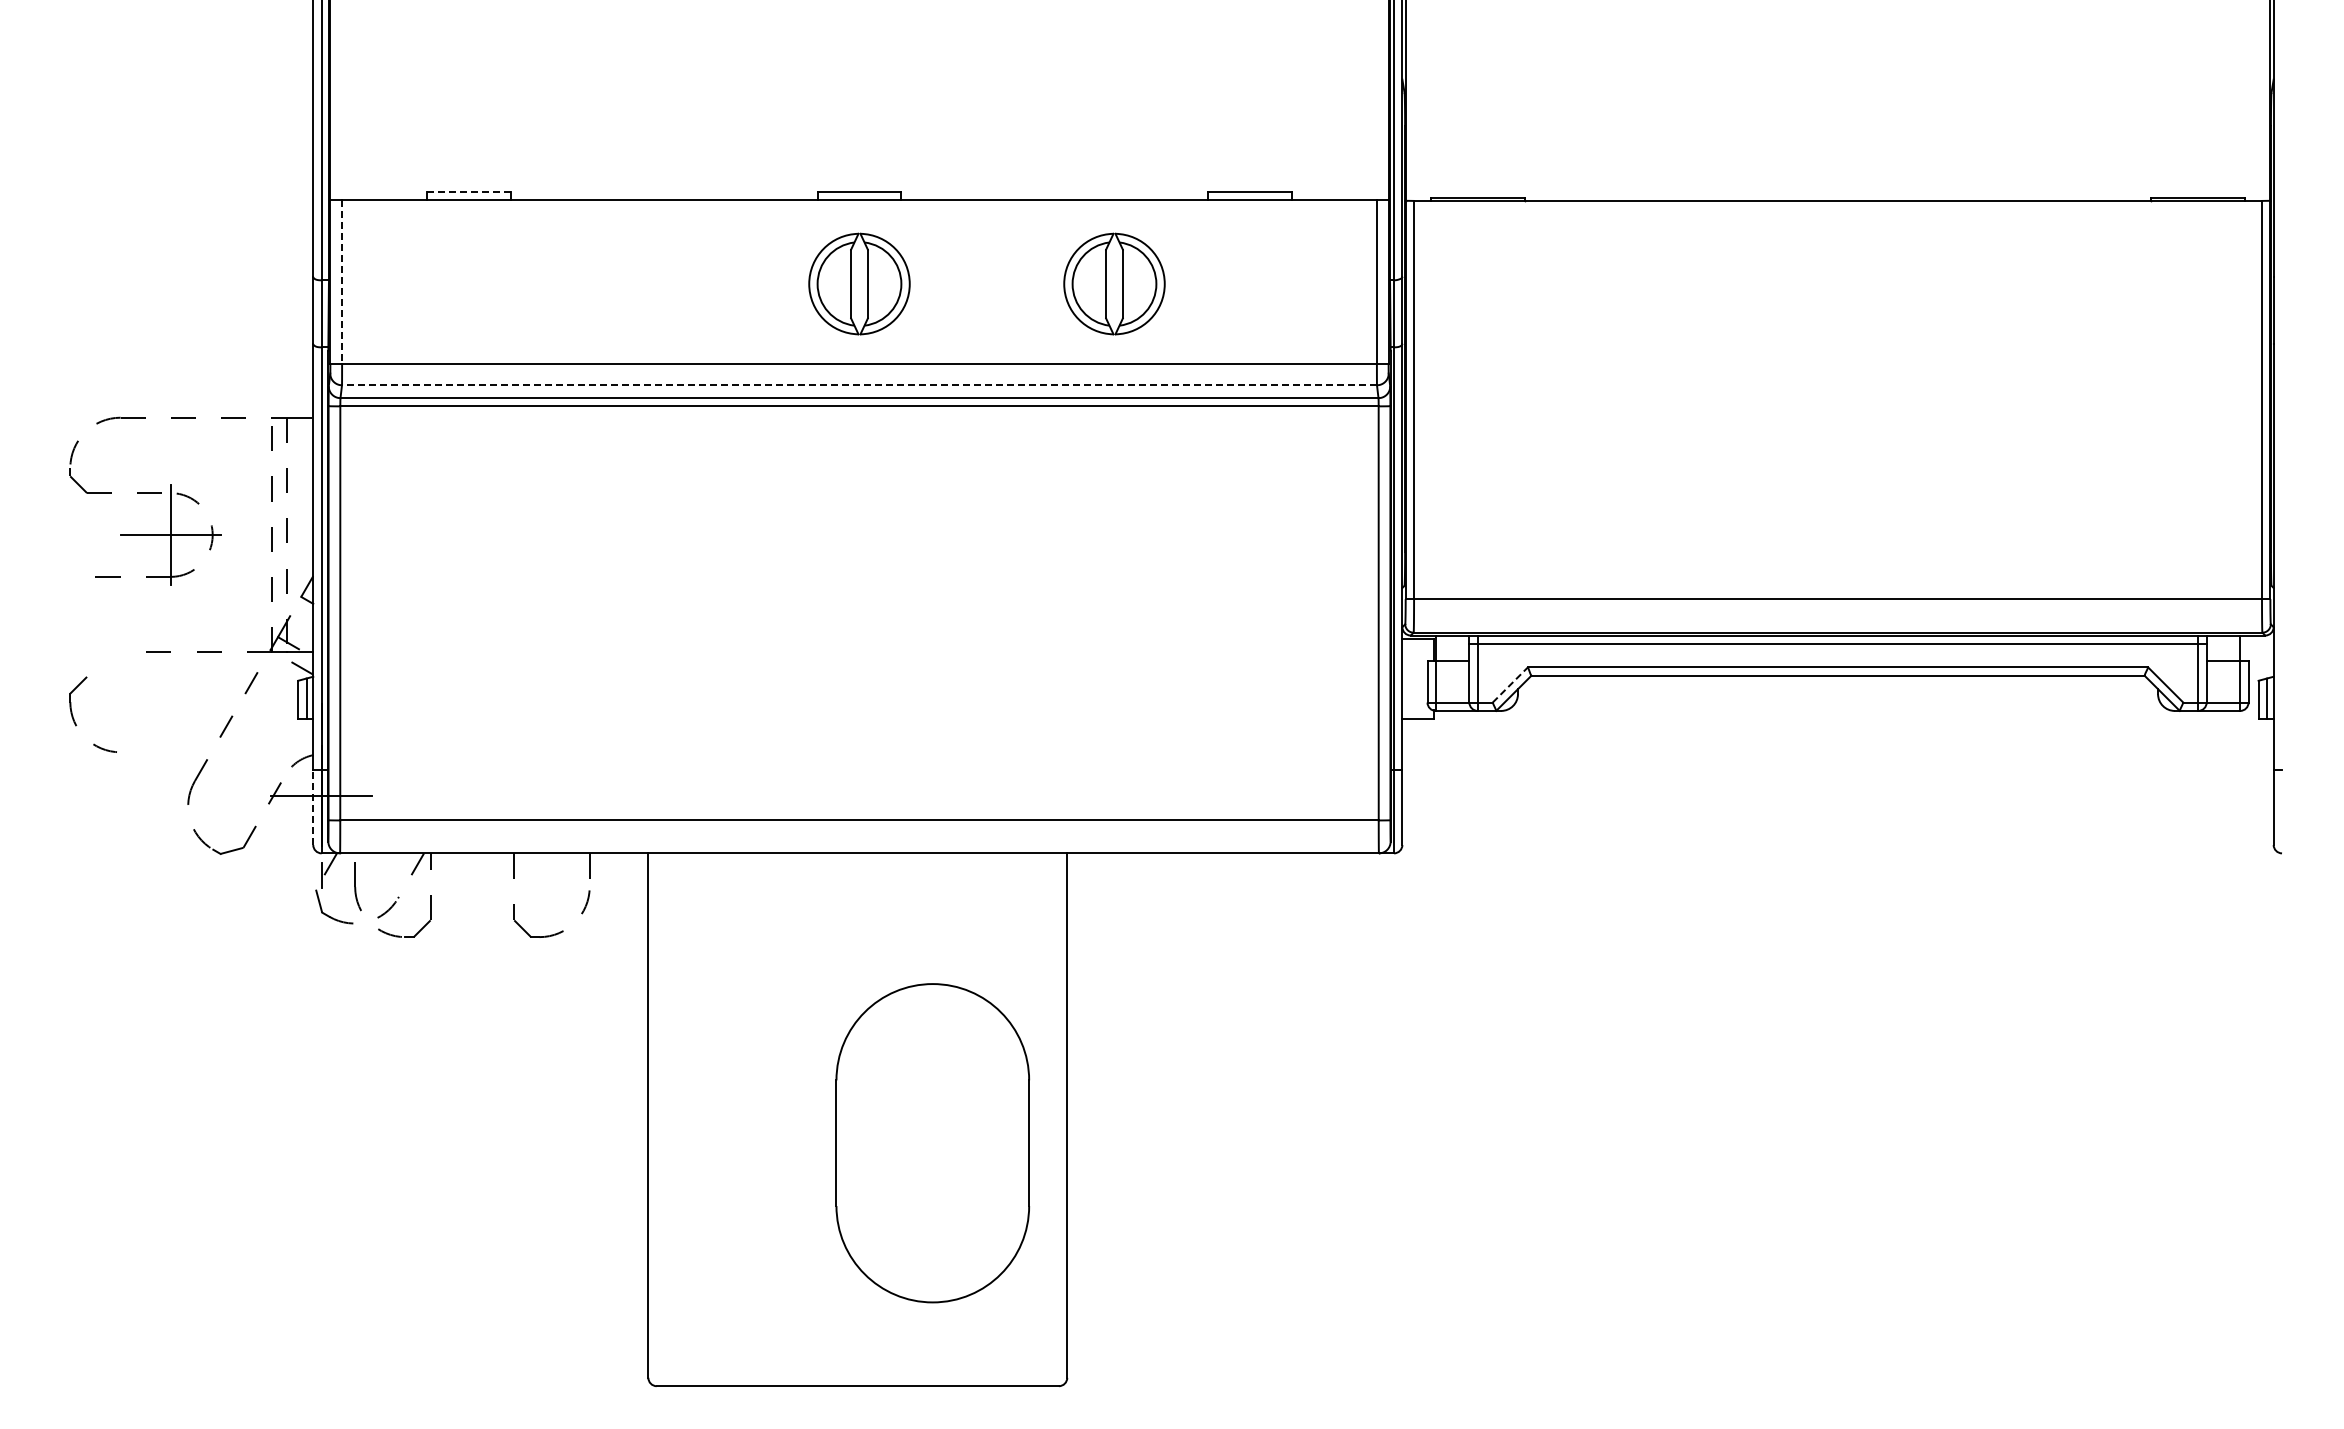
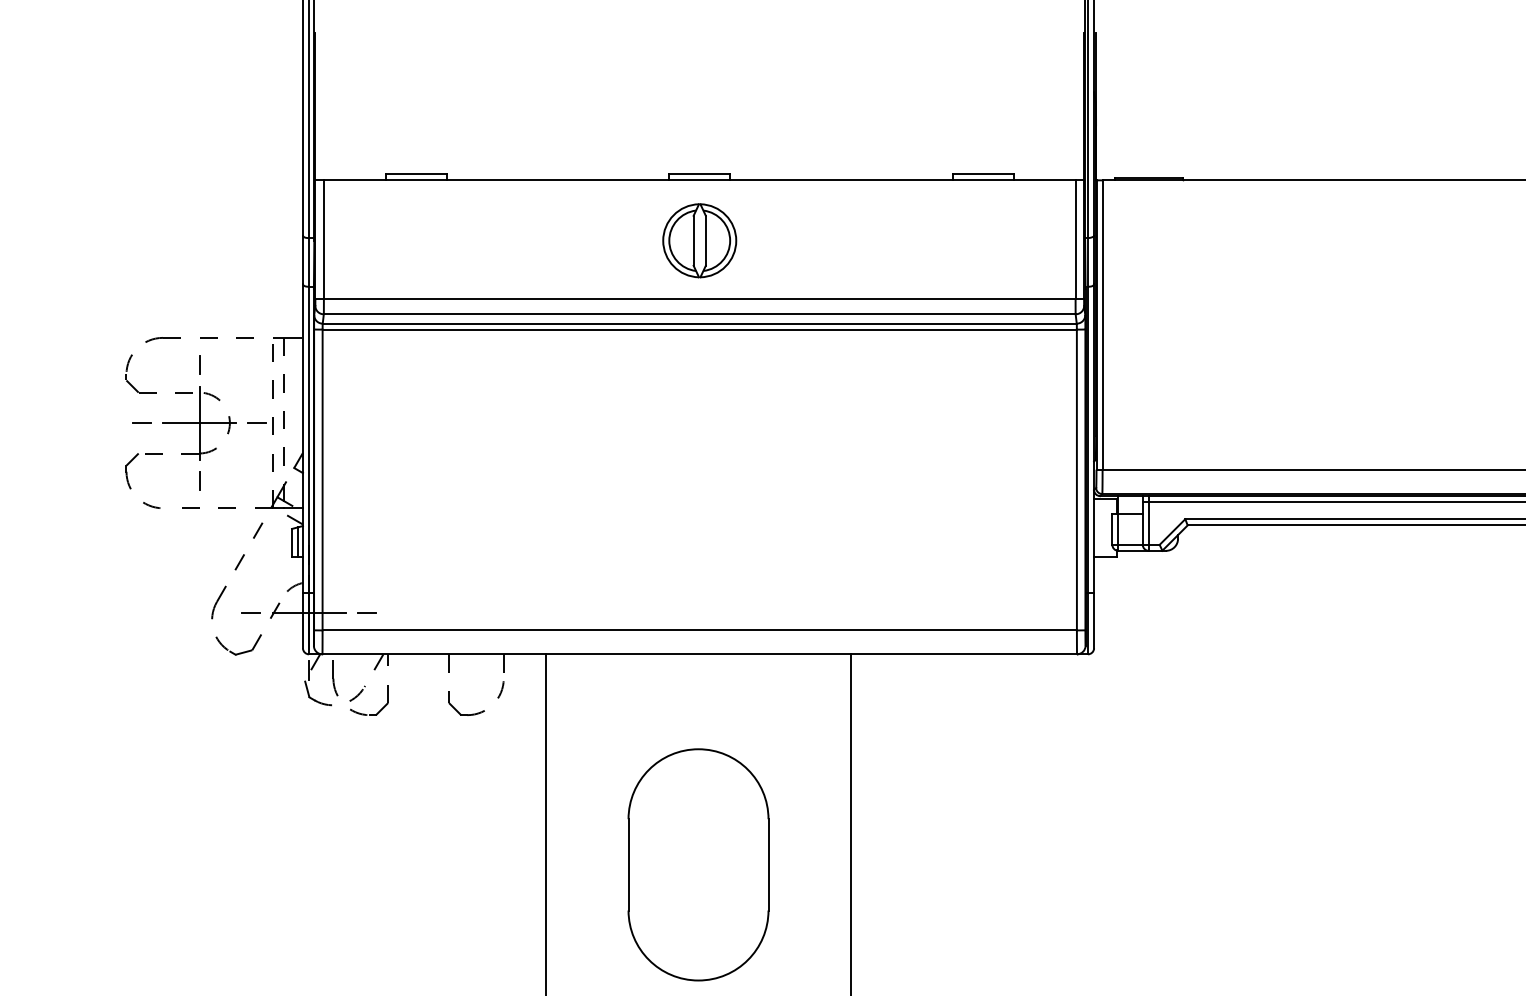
line: (469, 191) -> (416, 173), dashed -> solid
line: (342, 281) -> (324, 238), dashed -> solid
part: (1114, 283) -> (884, 240), removed
line: (859, 385) -> (699, 314), dashed -> solid
line: (170, 454) -> (199, 364), added
line: (90, 535) -> (141, 423), added
line: (250, 535) -> (257, 423), added
line: (170, 614) -> (199, 480), added
line: (1510, 684) -> (1172, 531), dashed -> solid
part: (76, 723) -> (130, 487), moved
line: (241, 795) -> (250, 612), added
line: (400, 796) -> (366, 613), added
line: (313, 807) -> (303, 621), dashed -> solid
part: (932, 1143) -> (698, 865), moved

